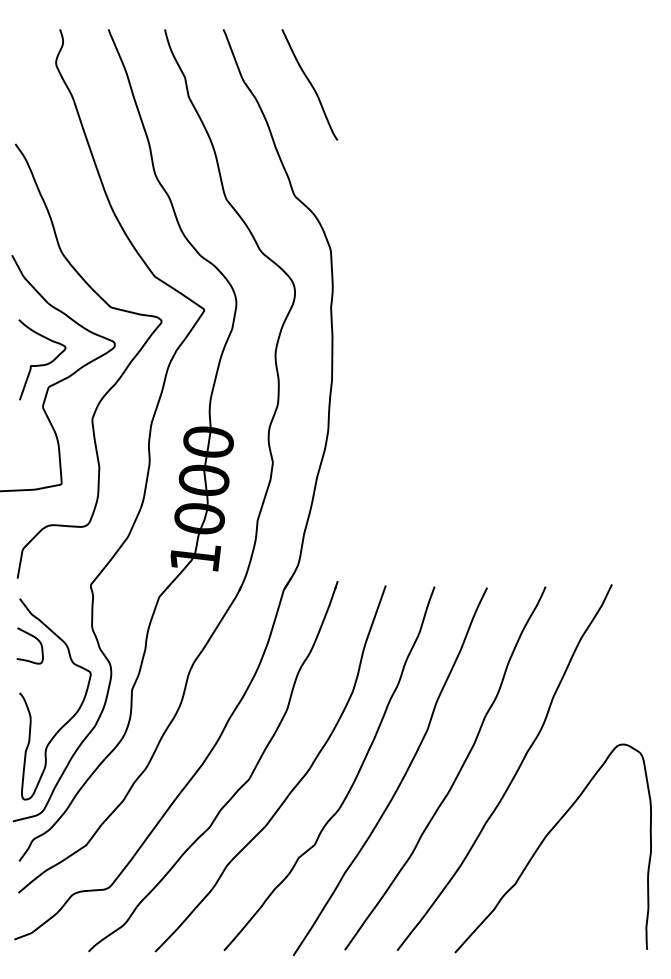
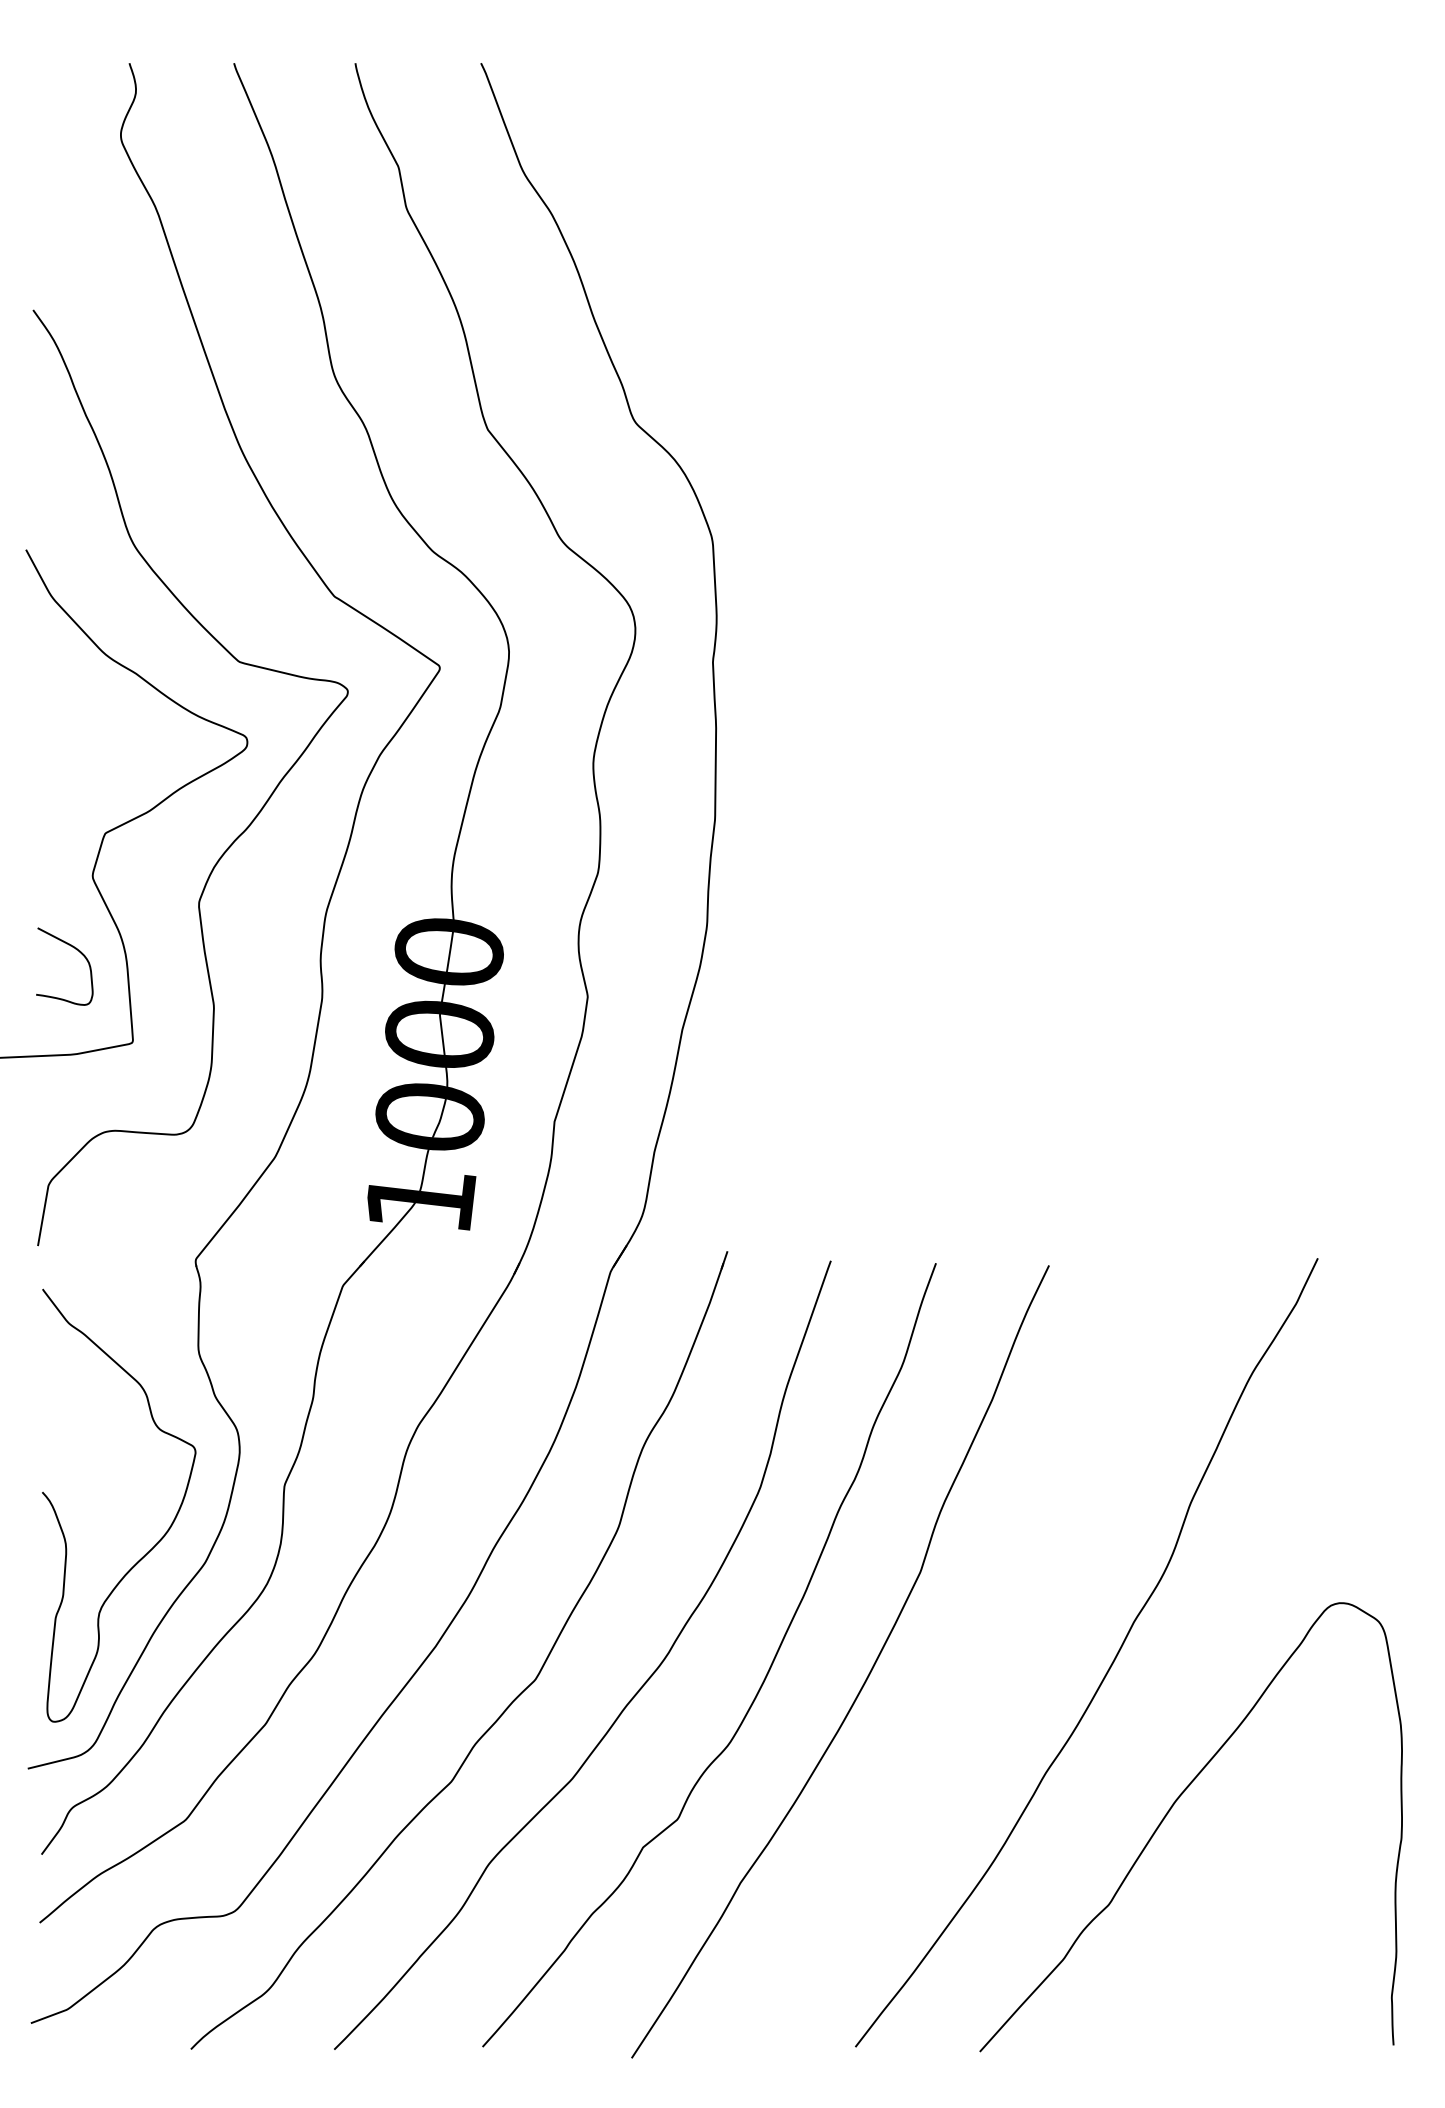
curve: (309, 83) -> (666, 179), removed
curve: (45, 363) -> (98, 782), removed
curve: (34, 638) -> (74, 950), moved
curve: (457, 773) -> (985, 1665), removed

